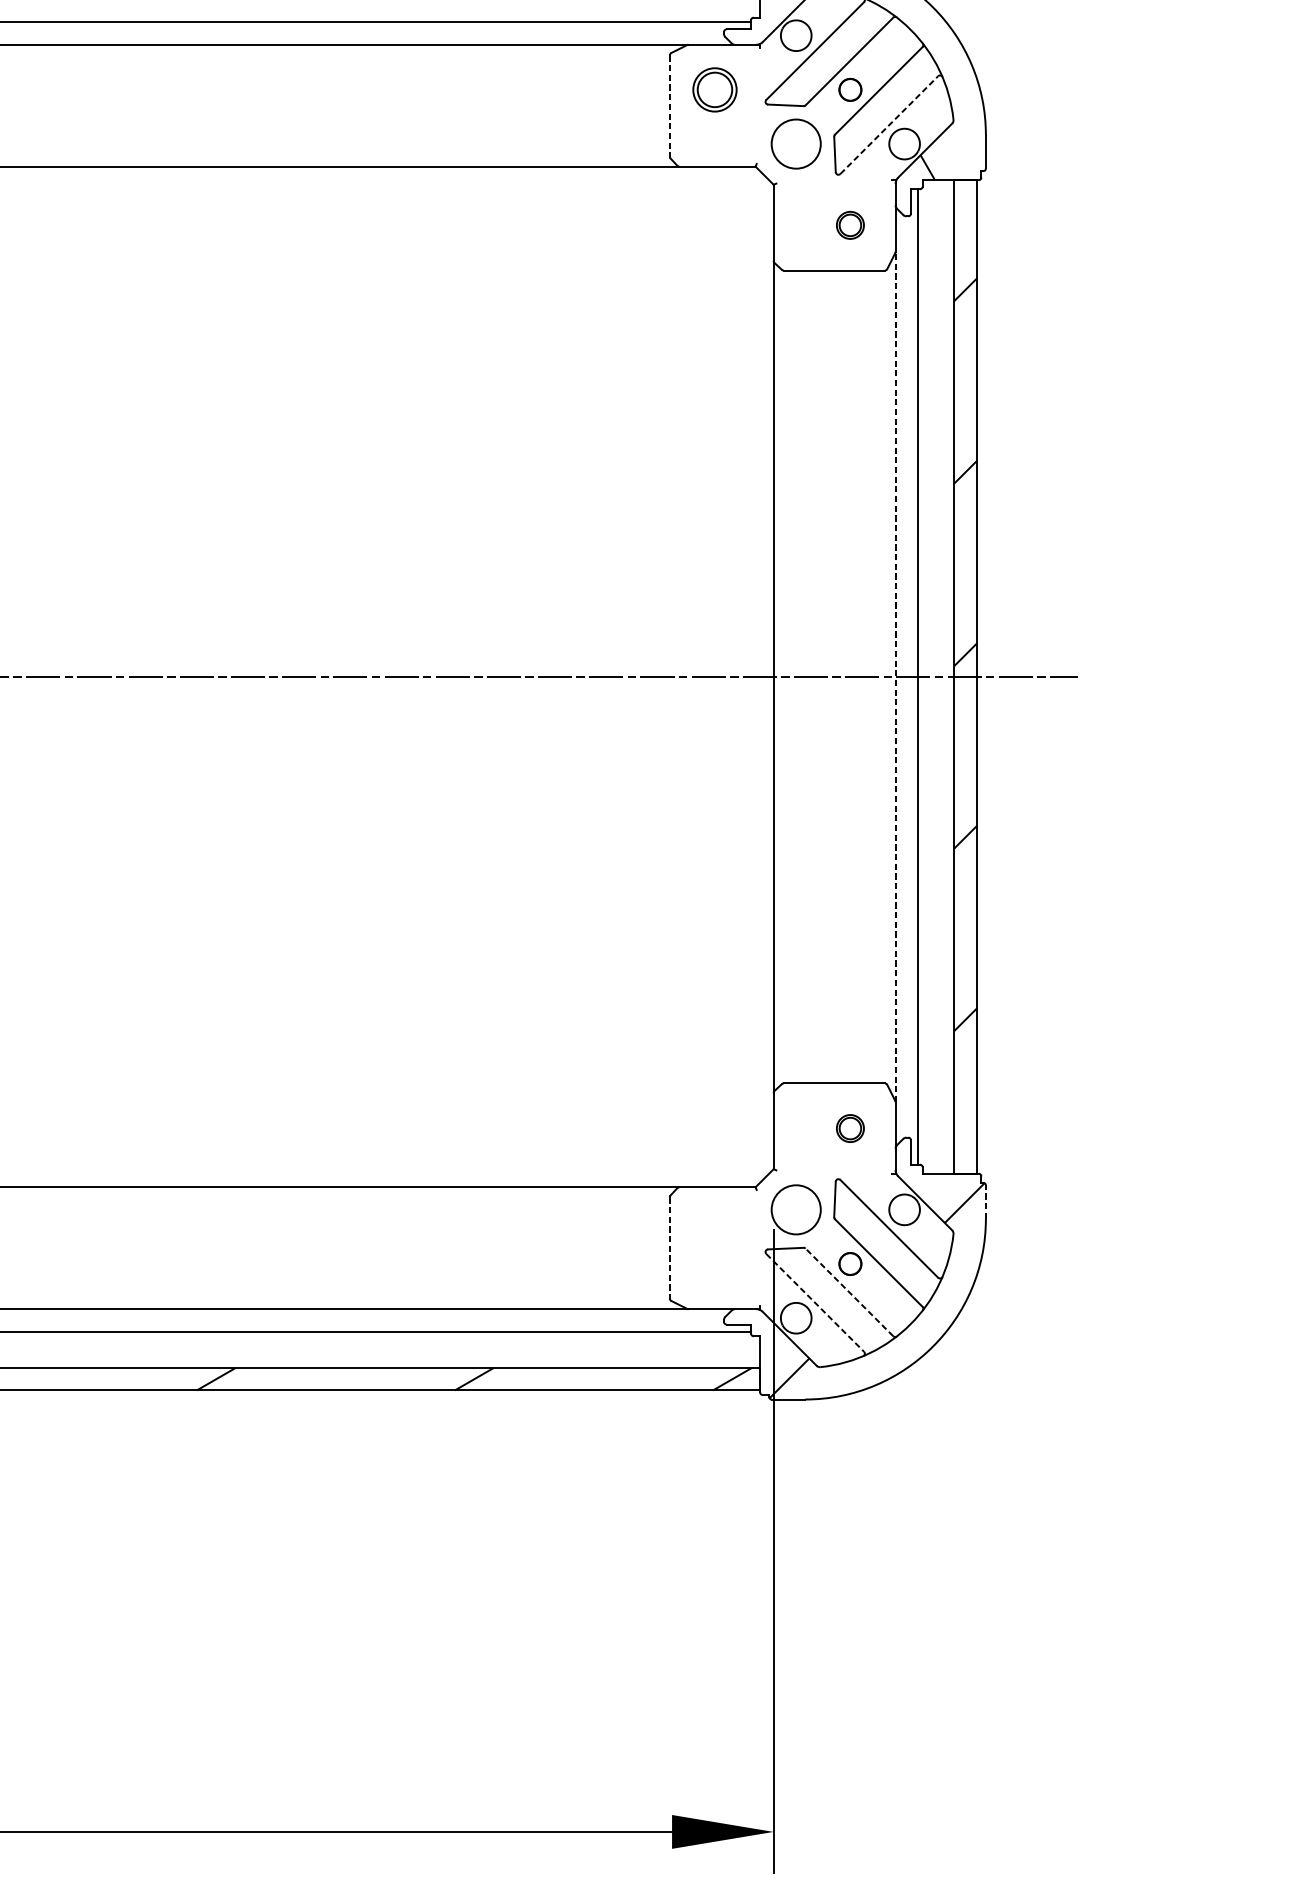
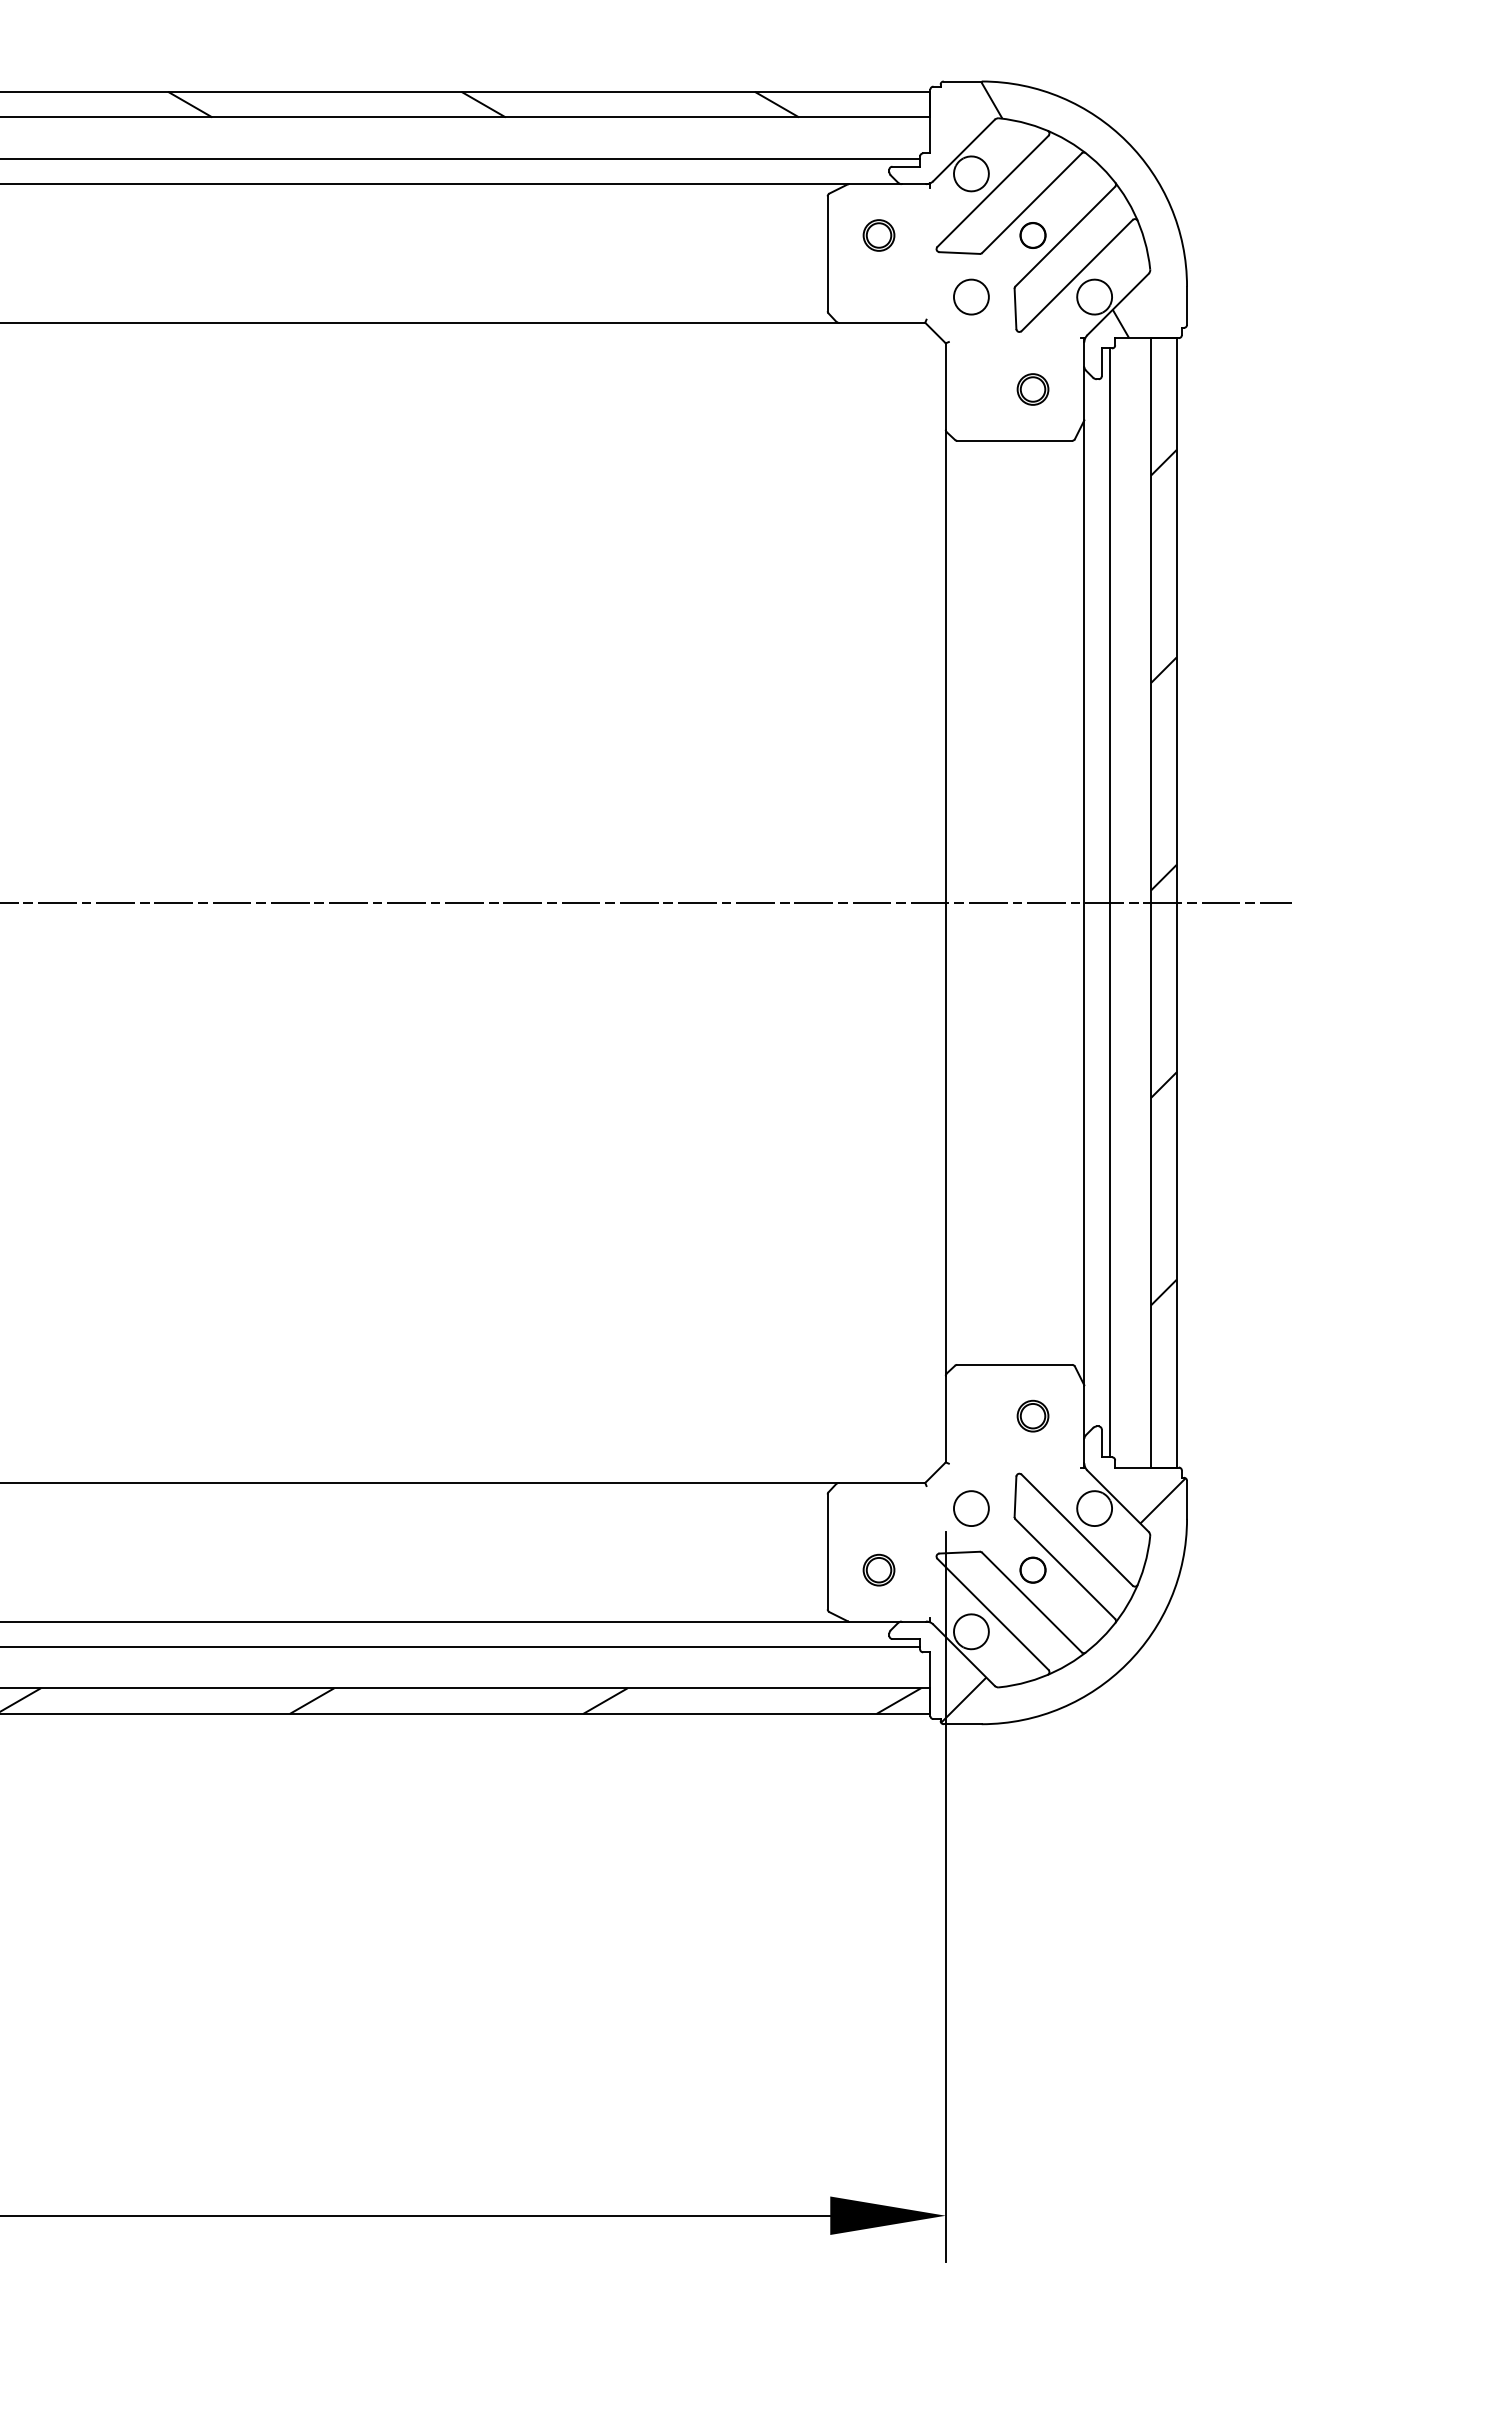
part: (714, 89) -> (878, 235), size x0.62
line: (669, 106) -> (827, 254), dashed -> solid
line: (889, 125) -> (1077, 275), dashed -> solid
circle: (795, 143) -> (970, 296), size x0.62
line: (895, 676) -> (1084, 902), dashed -> solid
line: (986, 1201) -> (1187, 1499), dashed -> solid
circle: (795, 1209) -> (970, 1508), size x0.62
line: (669, 1248) -> (827, 1552), dashed -> solid
part: (714, 1263) -> (878, 1569), added
line: (849, 1292) -> (1031, 1602), dashed -> solid
line: (815, 1303) -> (993, 1614), dashed -> solid

